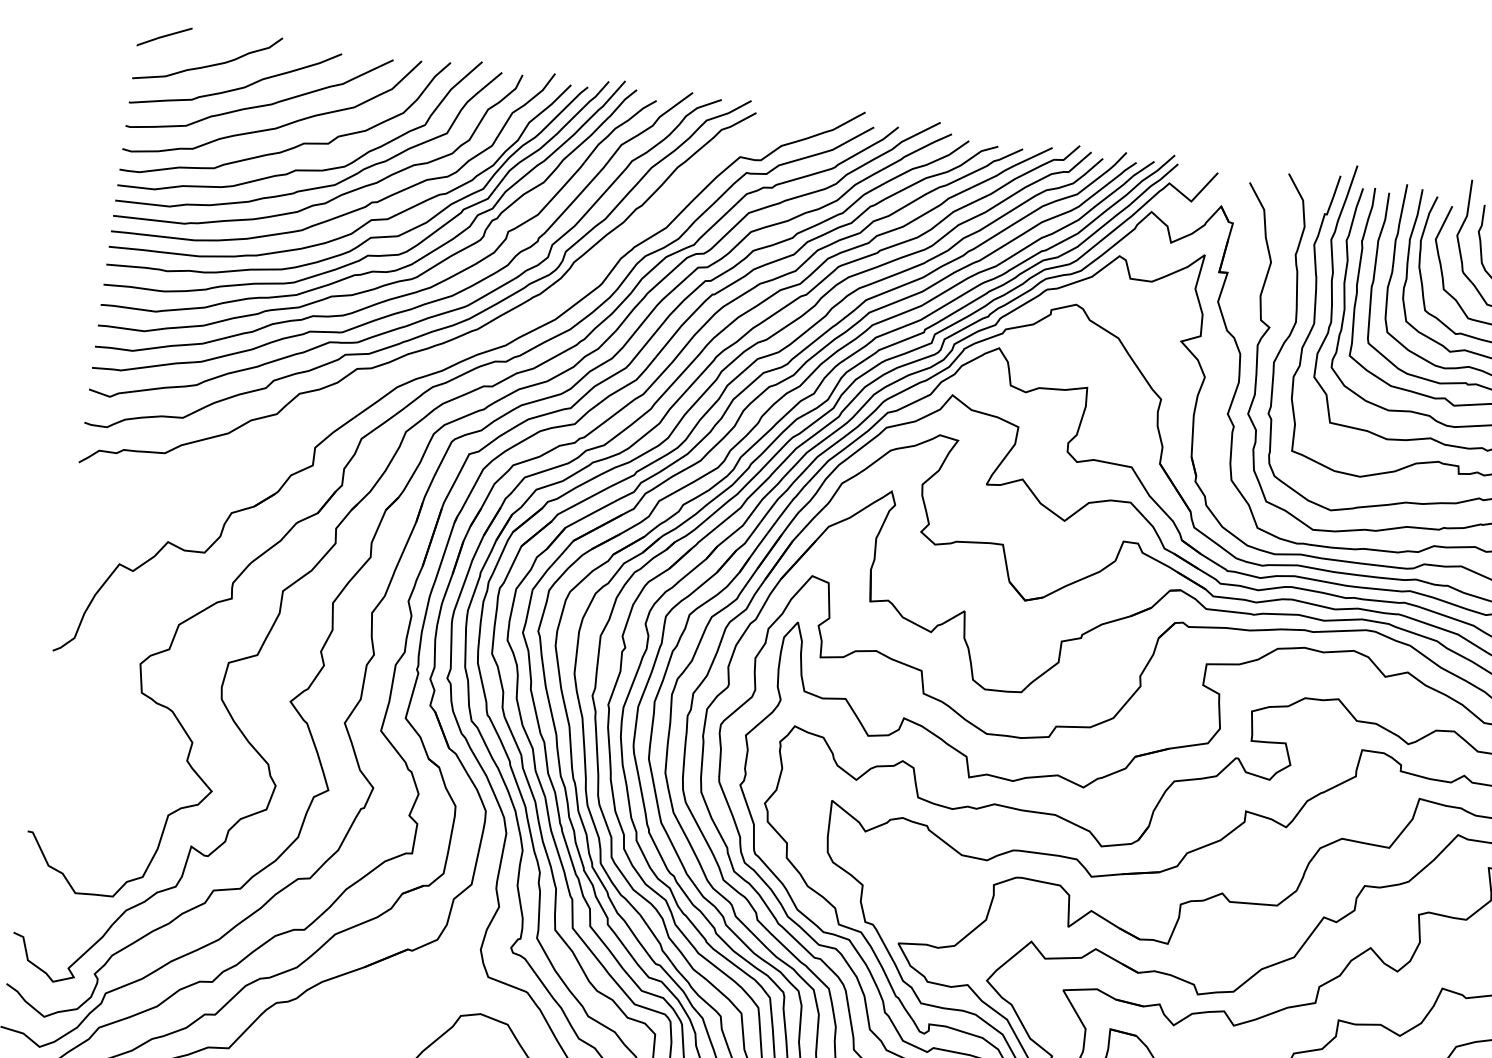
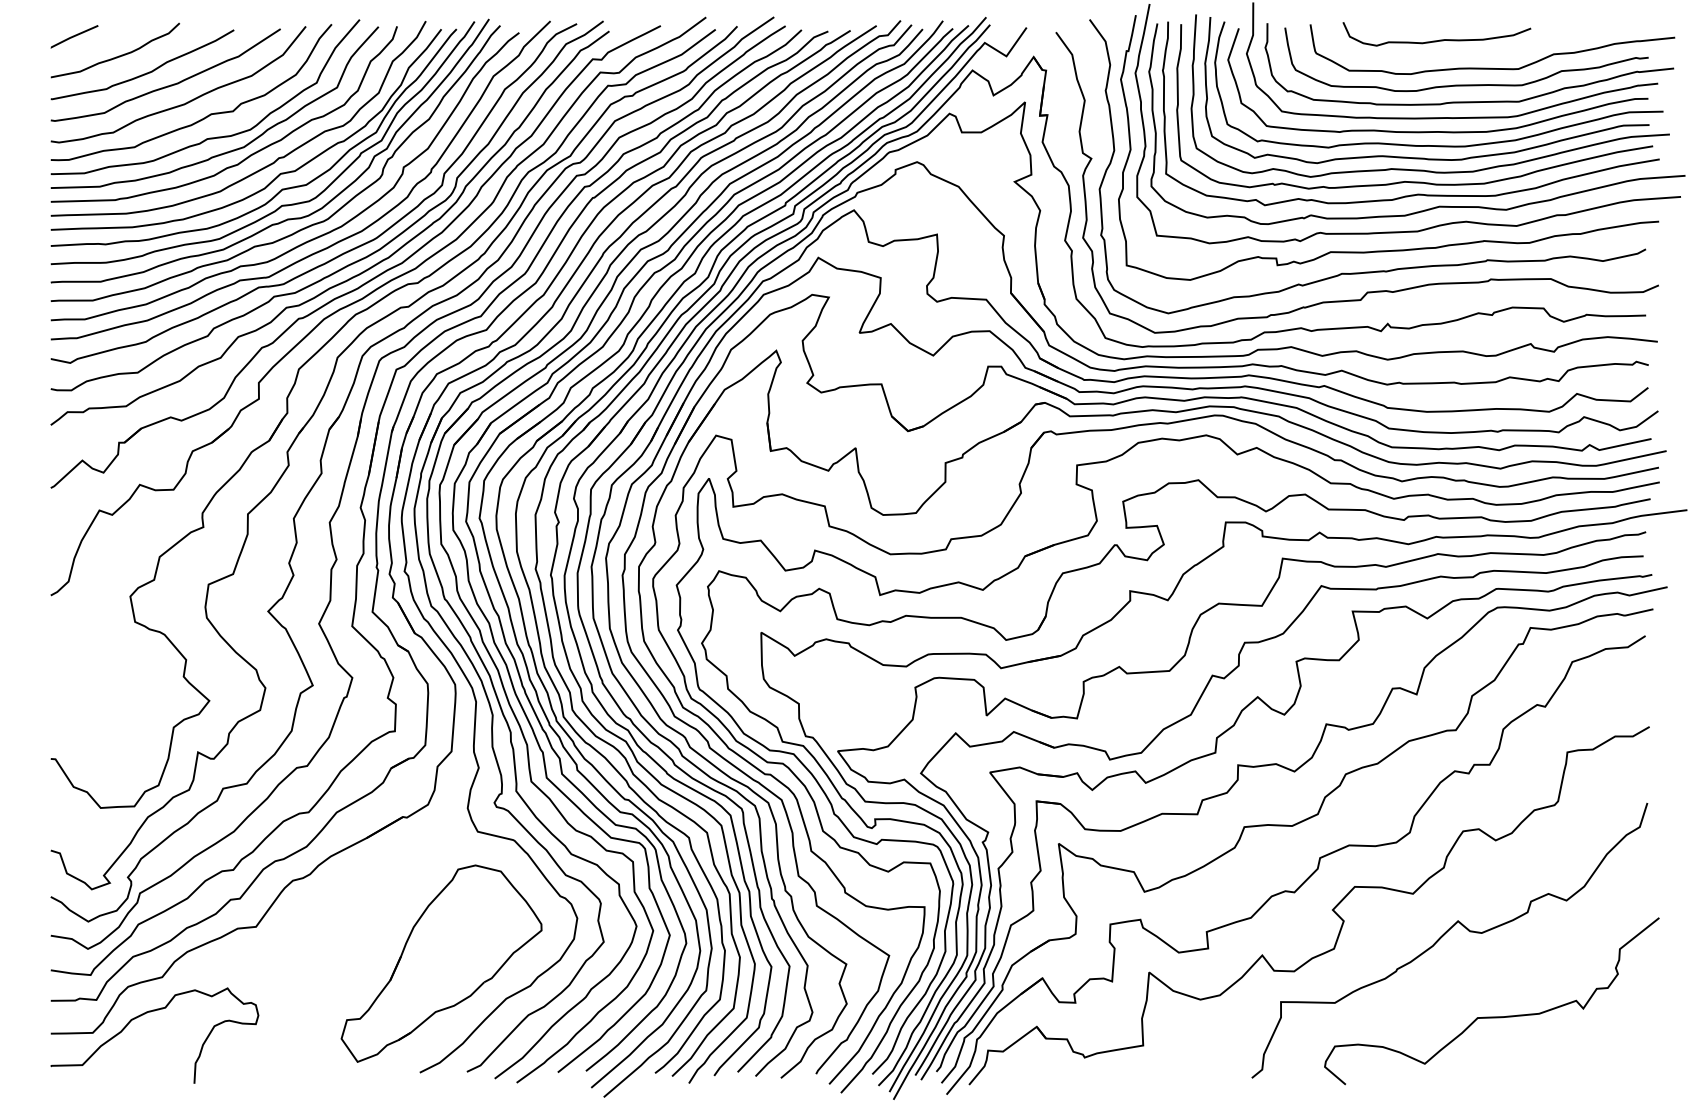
part: (455, 349) -> (371, 278), added

